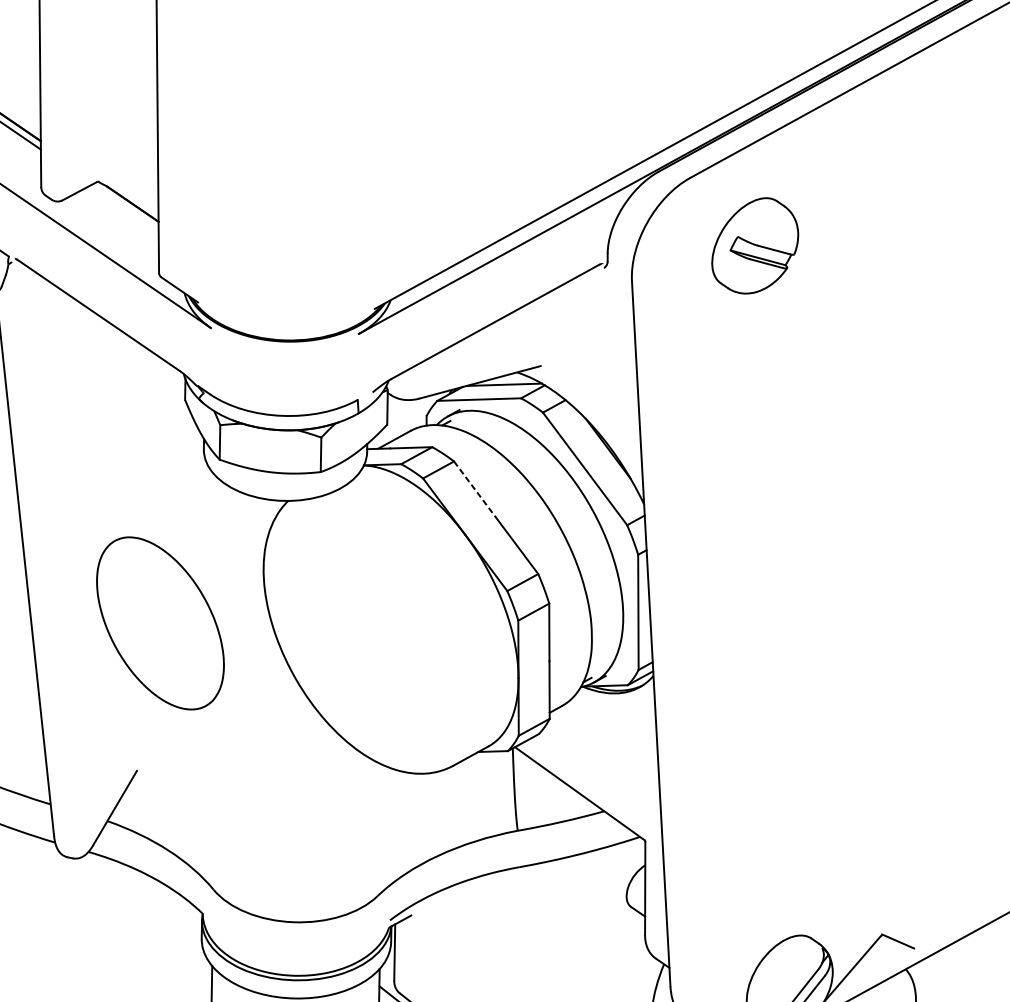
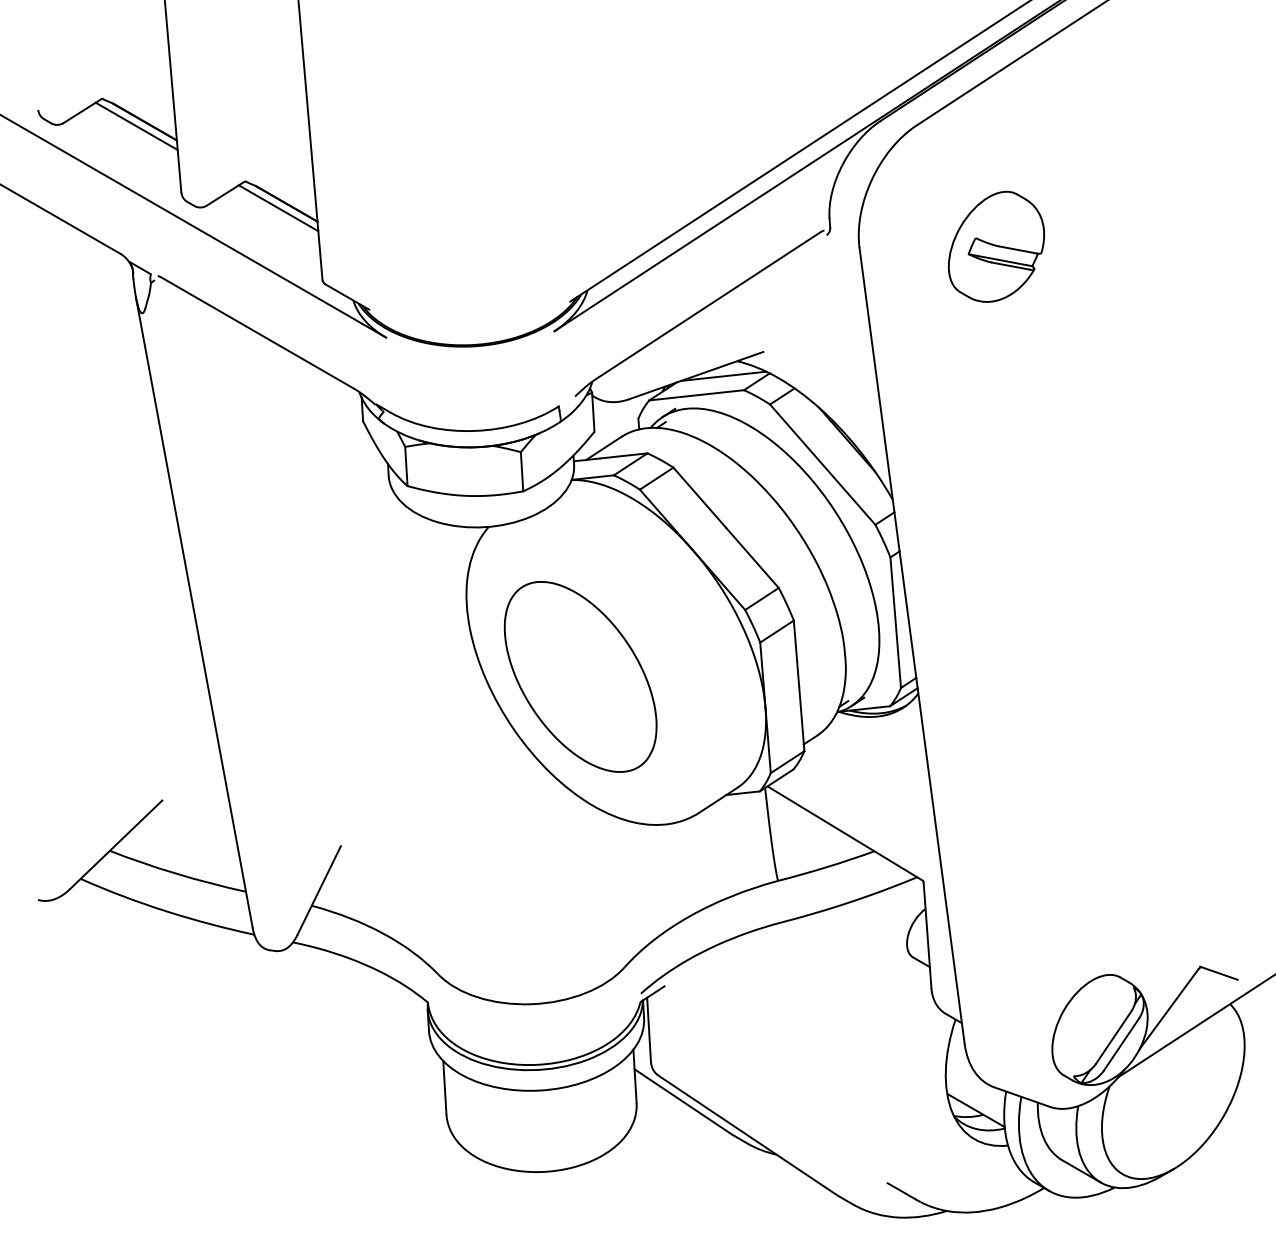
line: (125, 207) -> (278, 208), added
part: (755, 245) -> (996, 246), moved
line: (474, 489) -> (699, 497), dashed -> solid
part: (160, 623) -> (580, 676), moved

